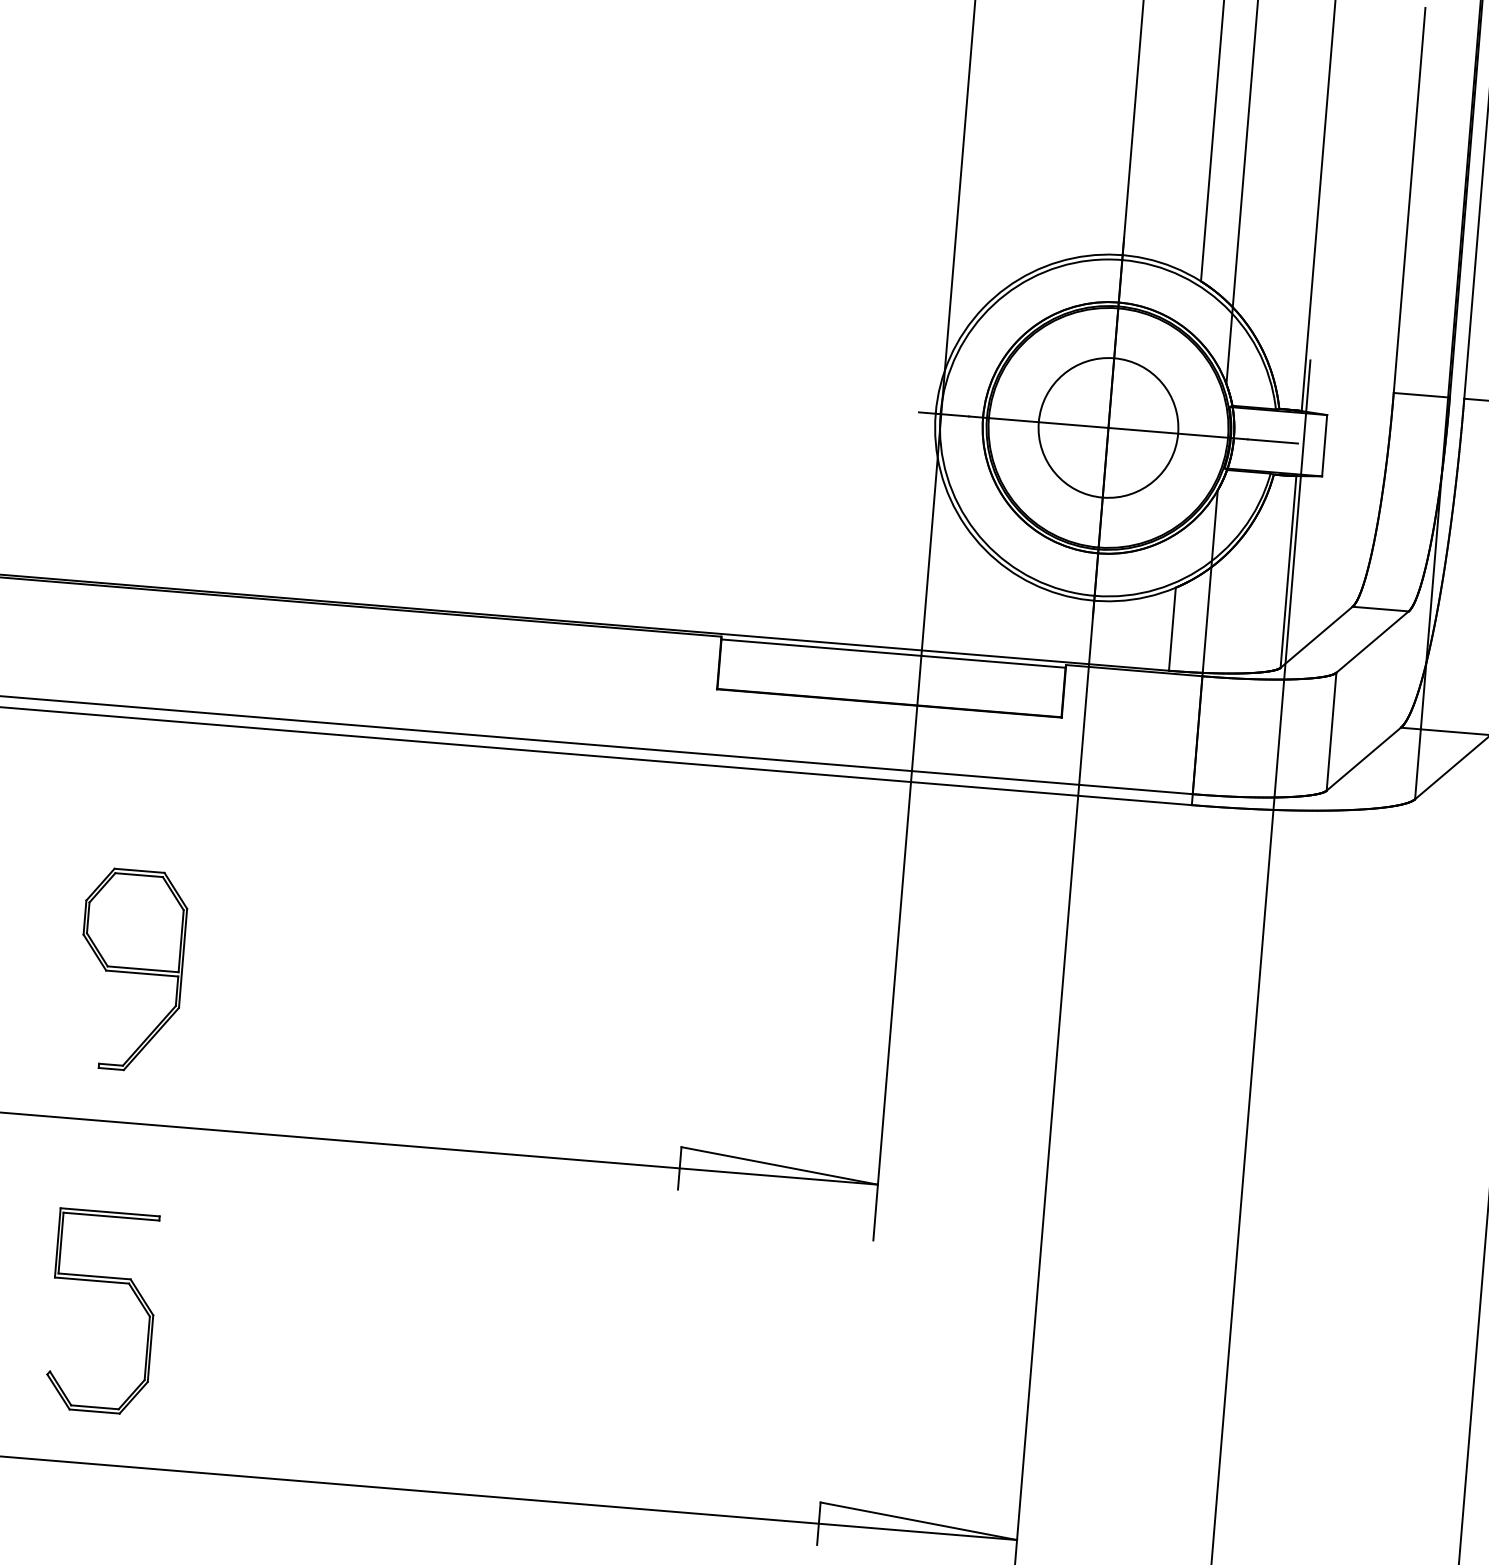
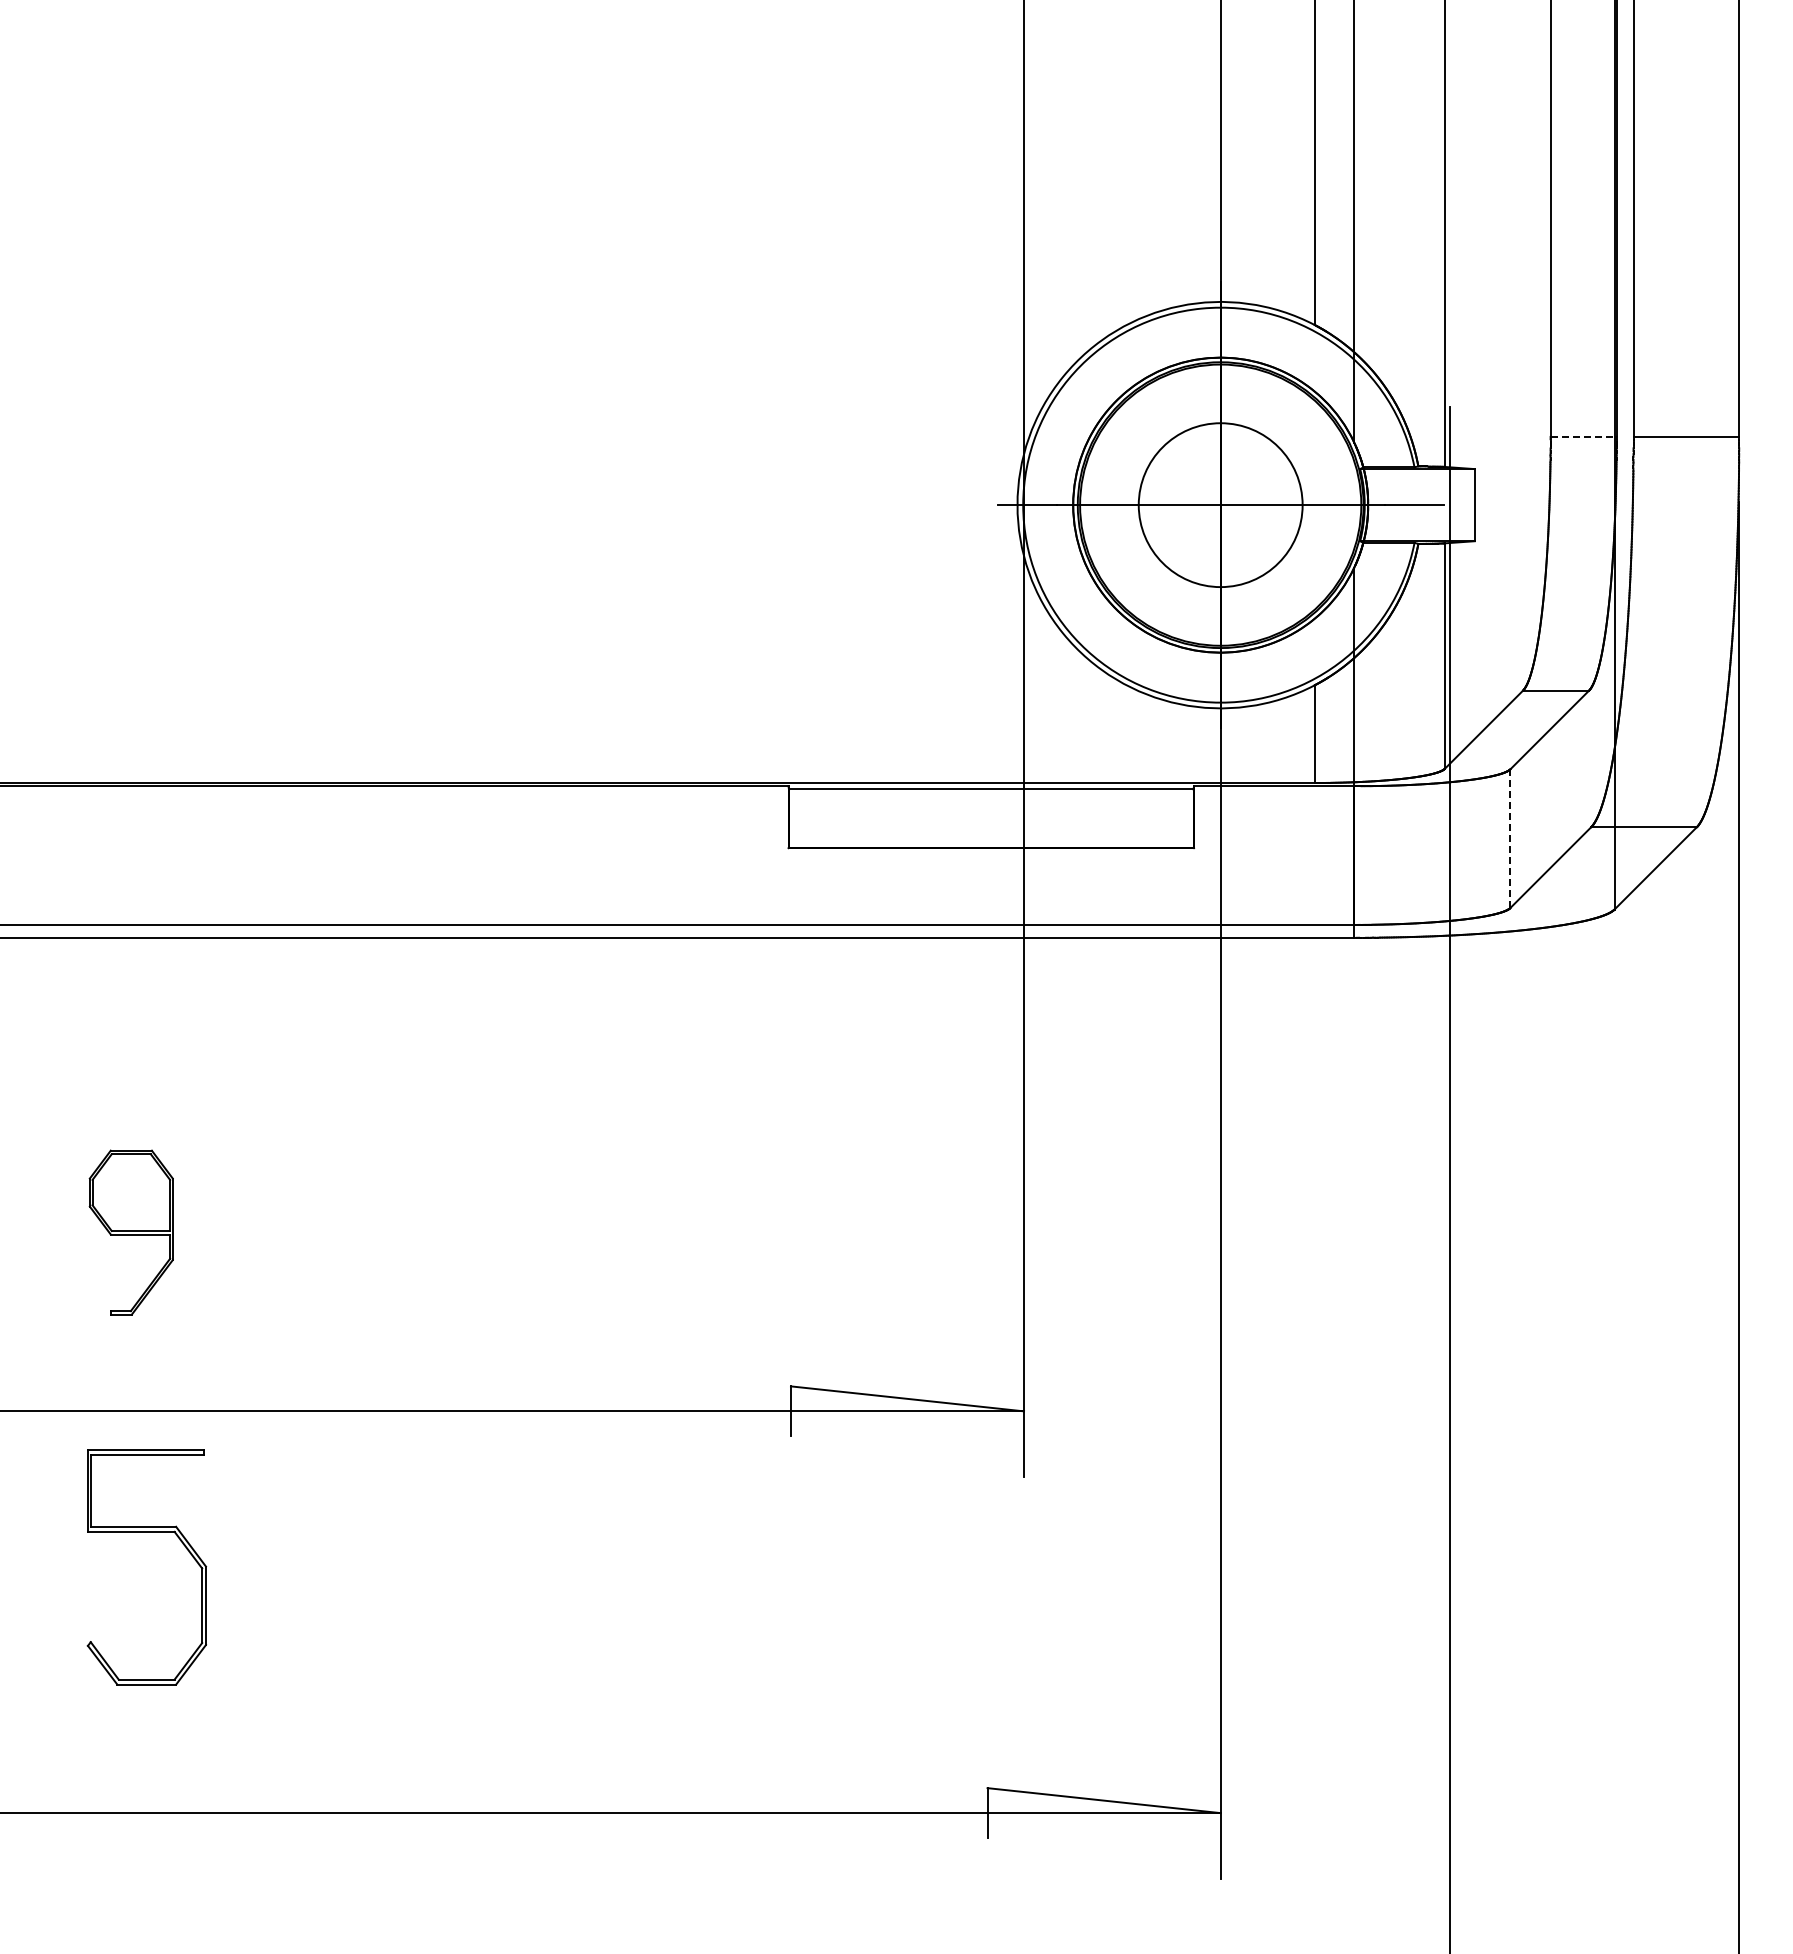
line: (1422, 394) -> (1584, 436), solid -> dashed
line: (1331, 731) -> (1510, 838), solid -> dashed
part: (131, 970) -> (131, 1232), size x0.7
part: (105, 1282) -> (146, 1532), moved

